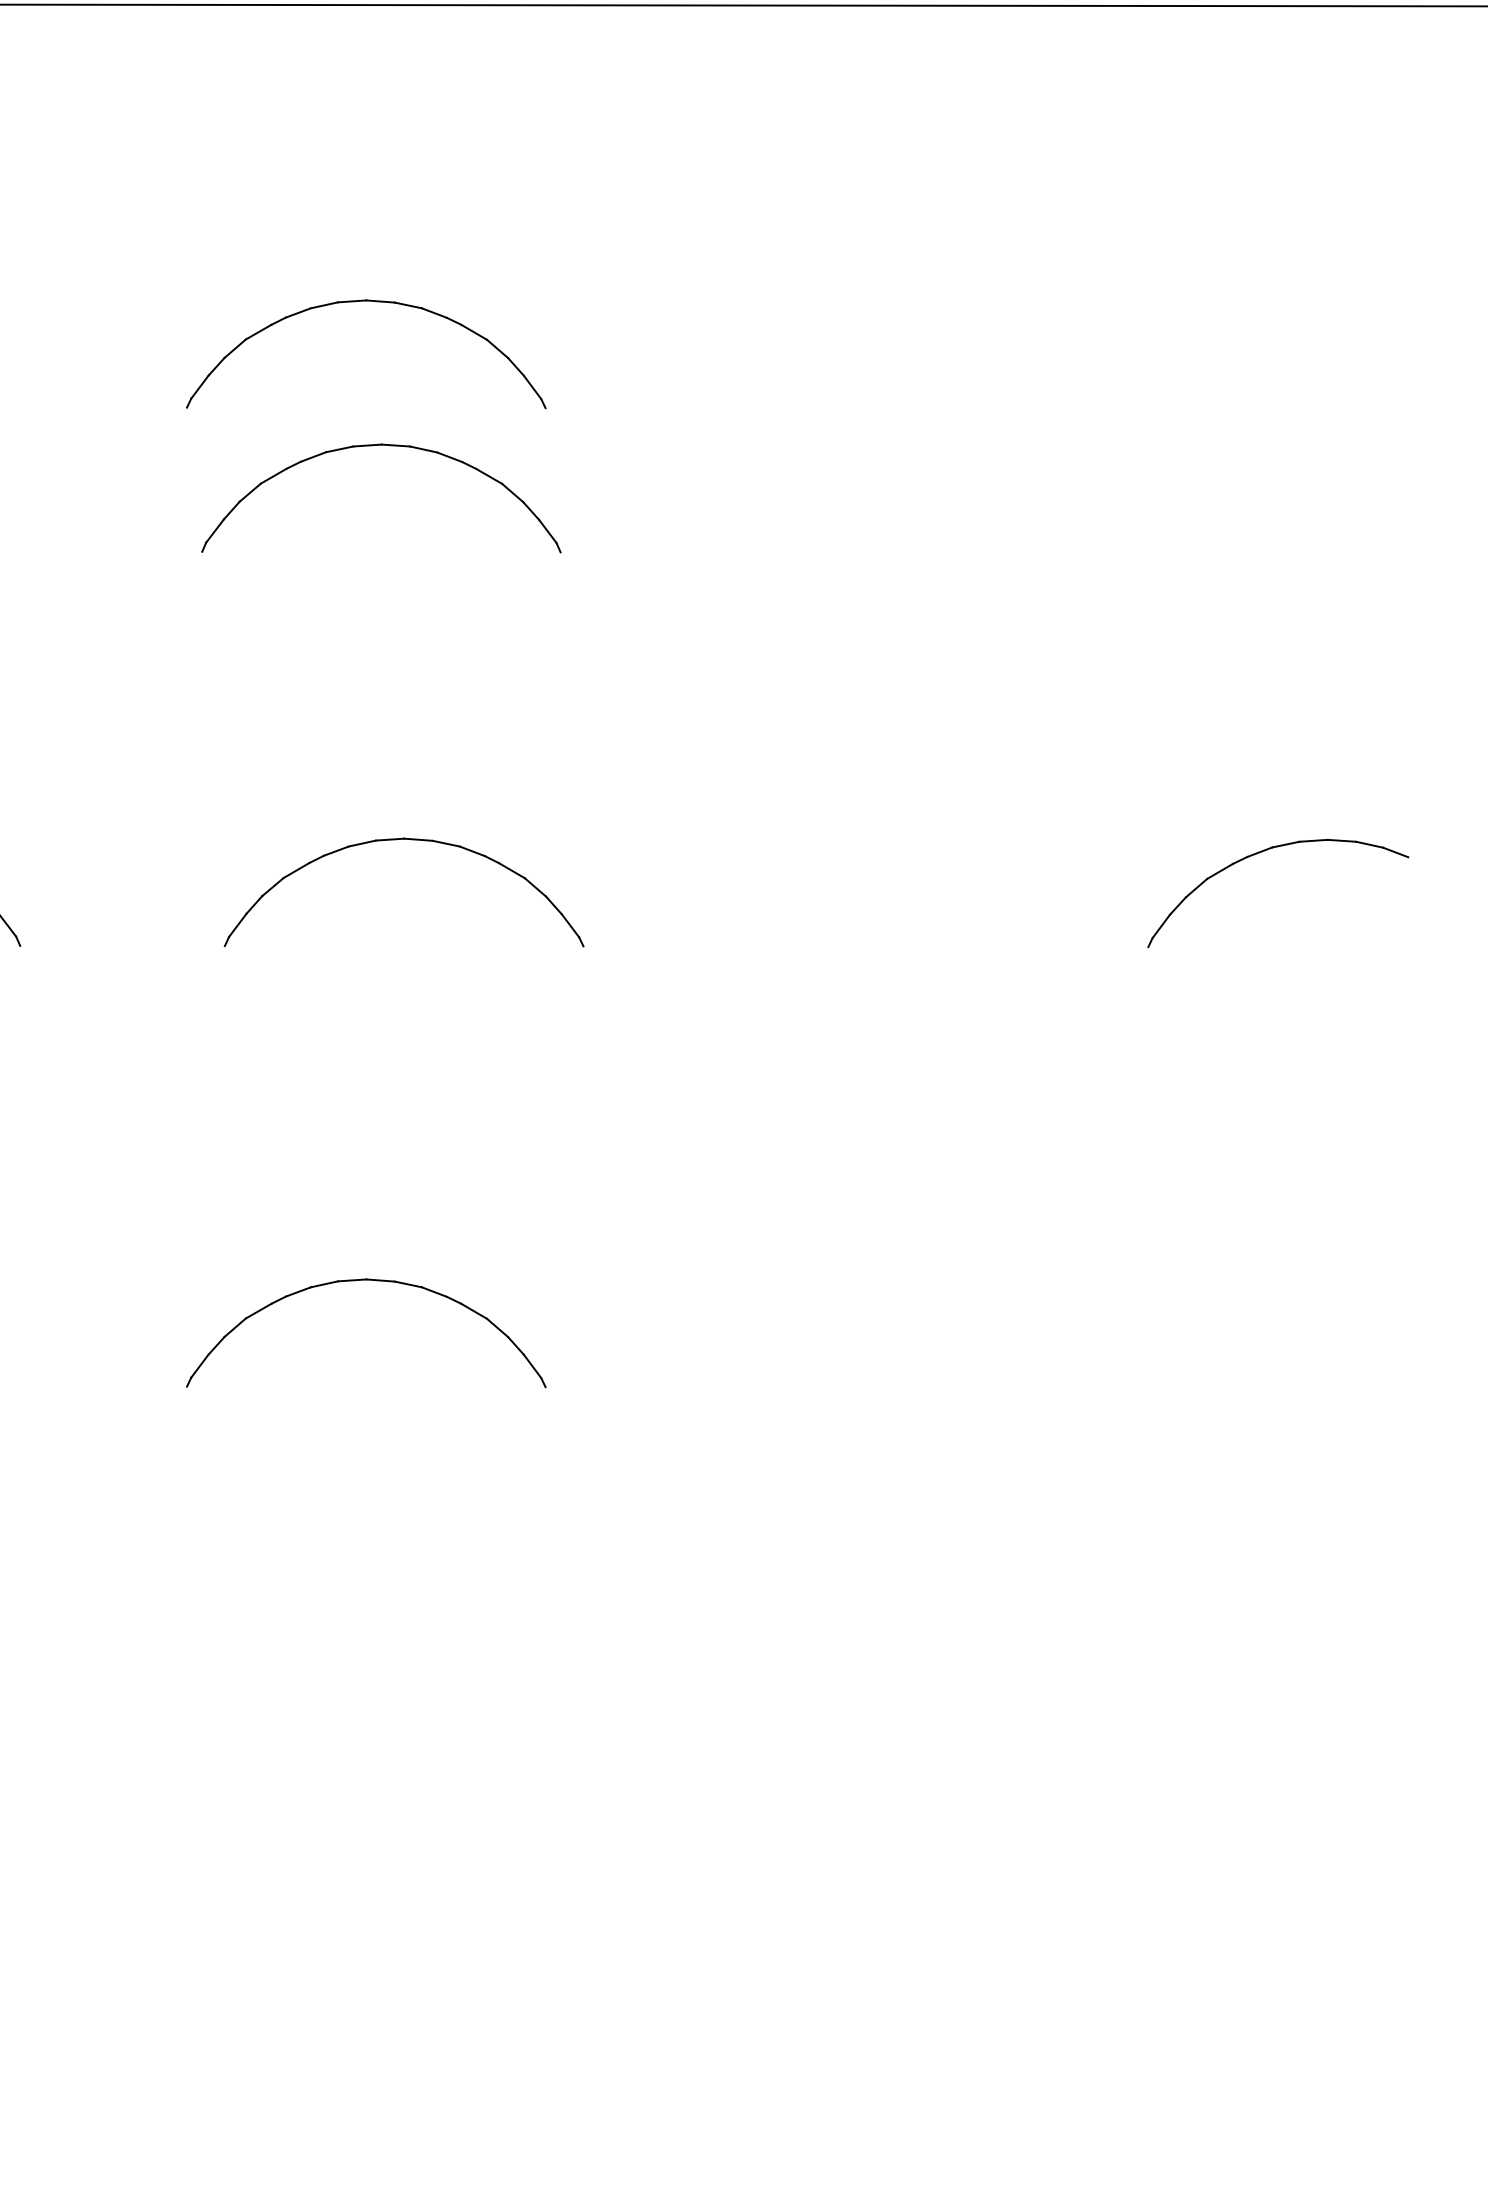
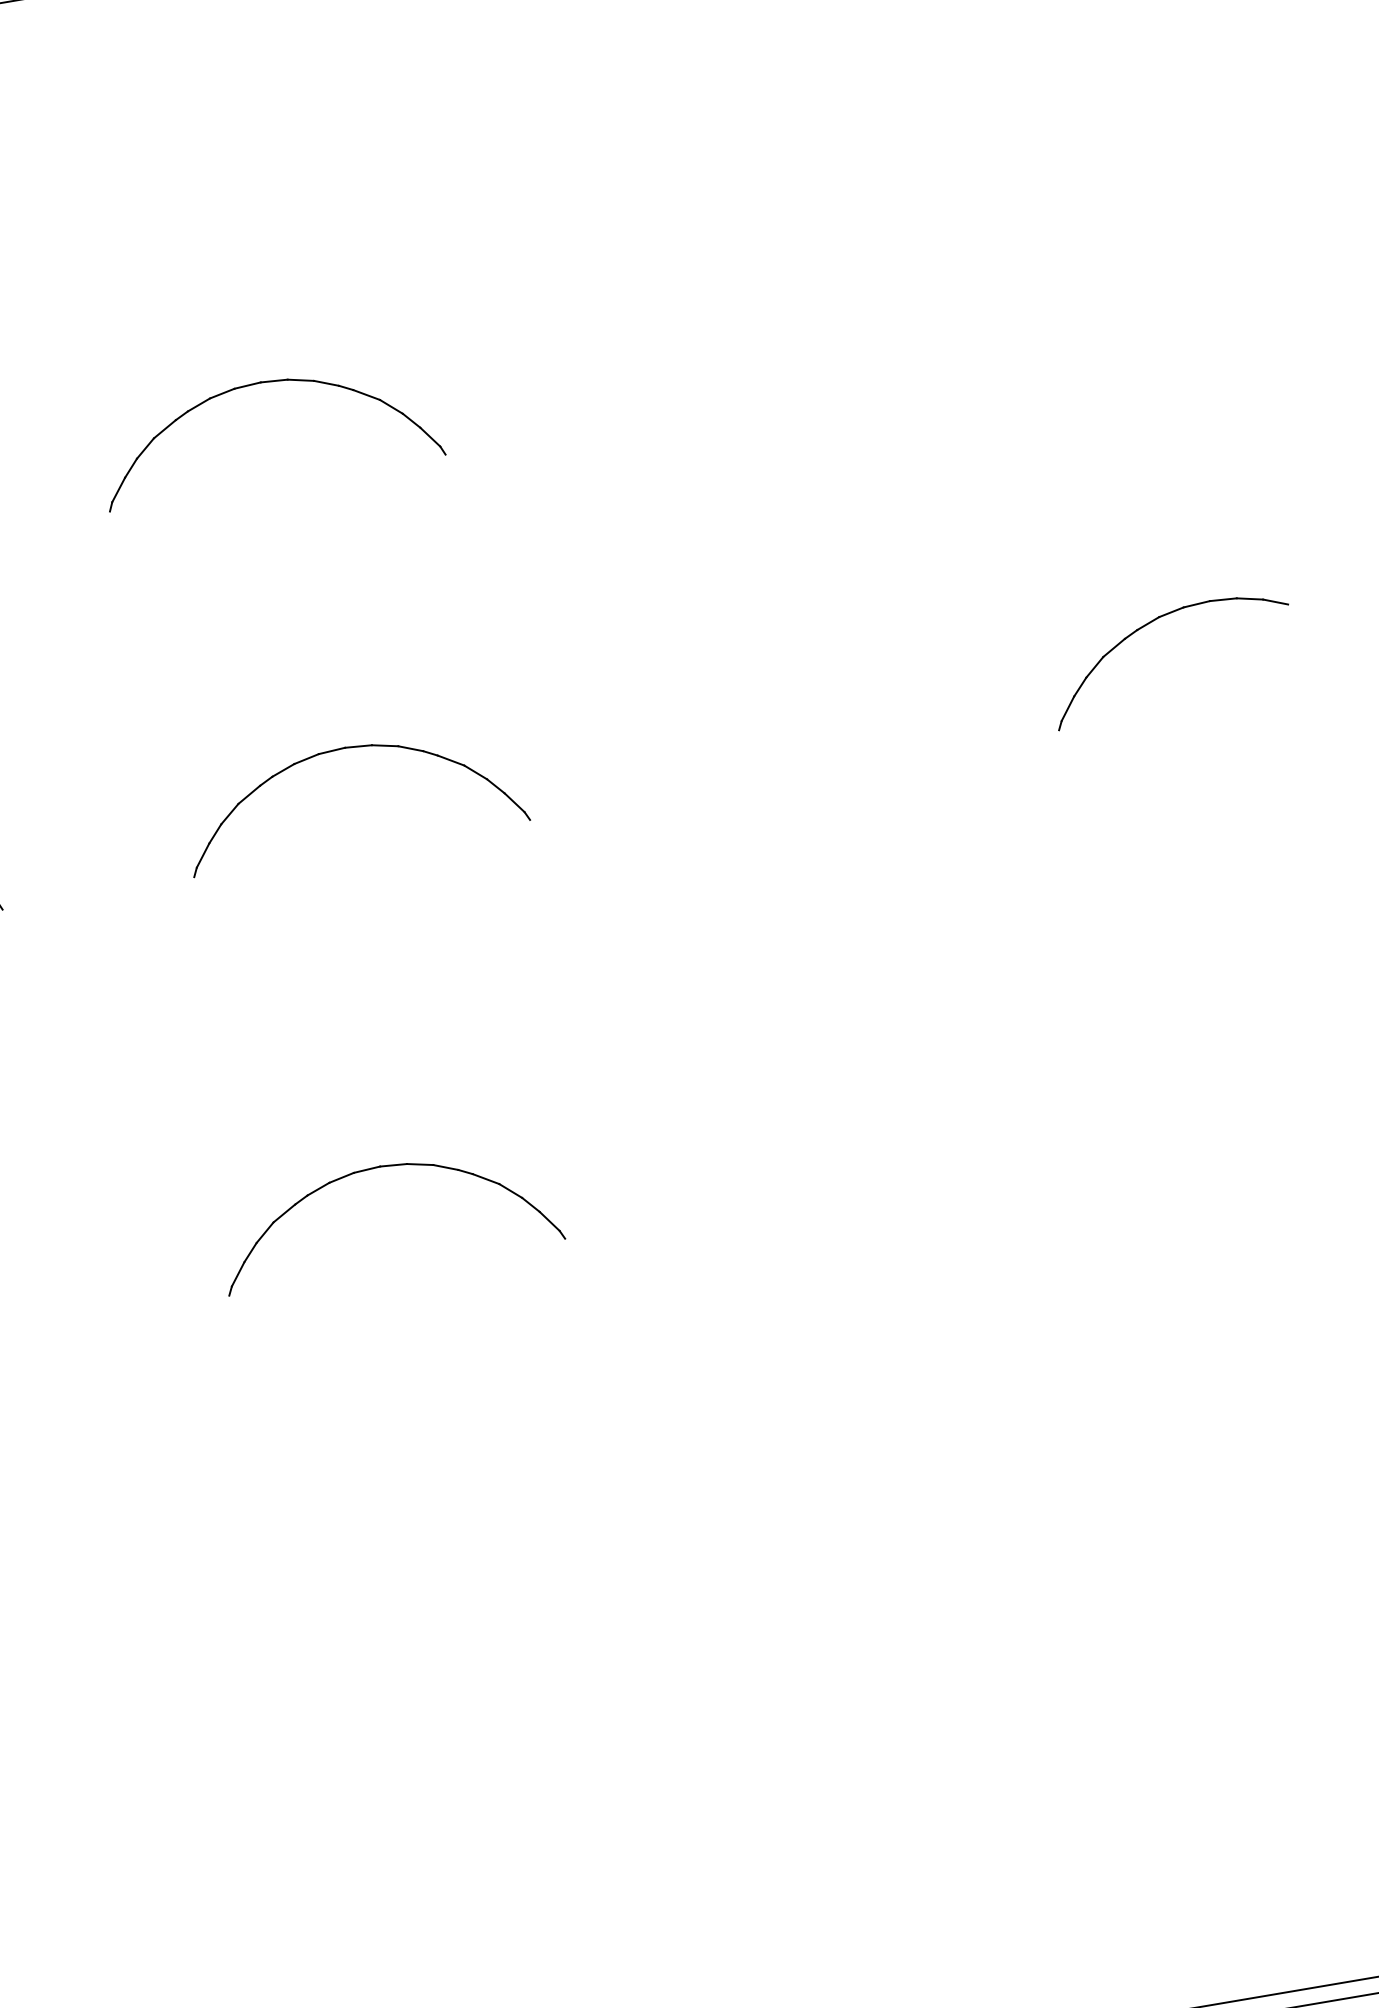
part: (376, 302) -> (233, 250), removed

